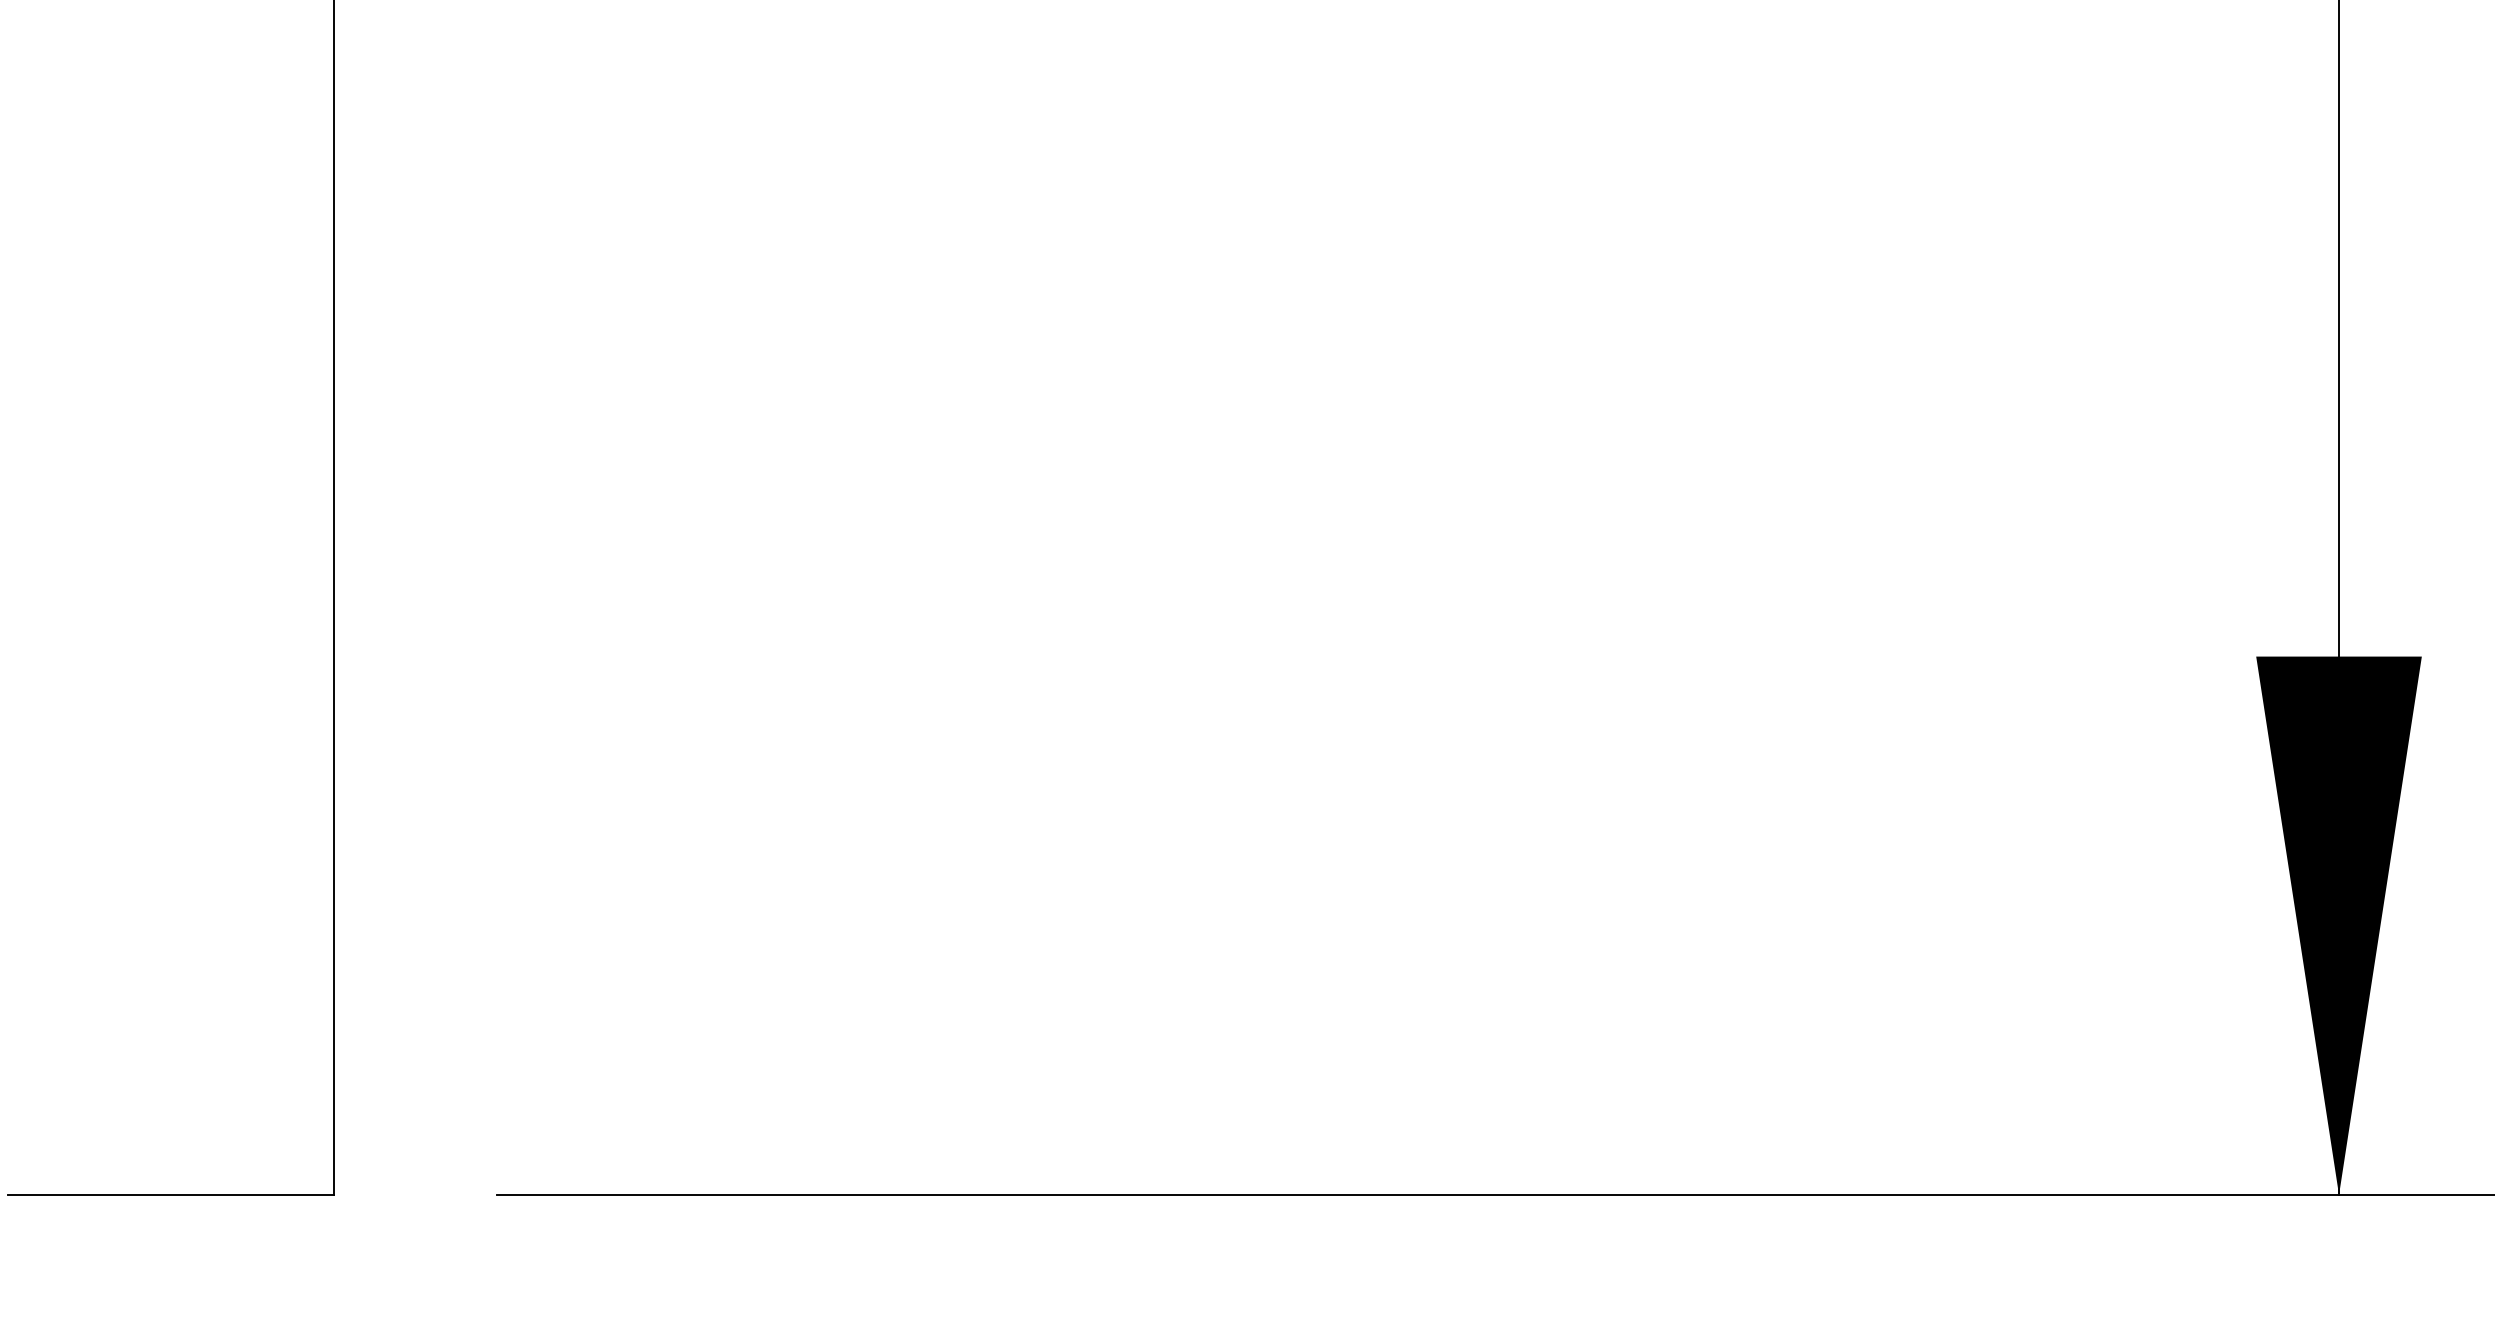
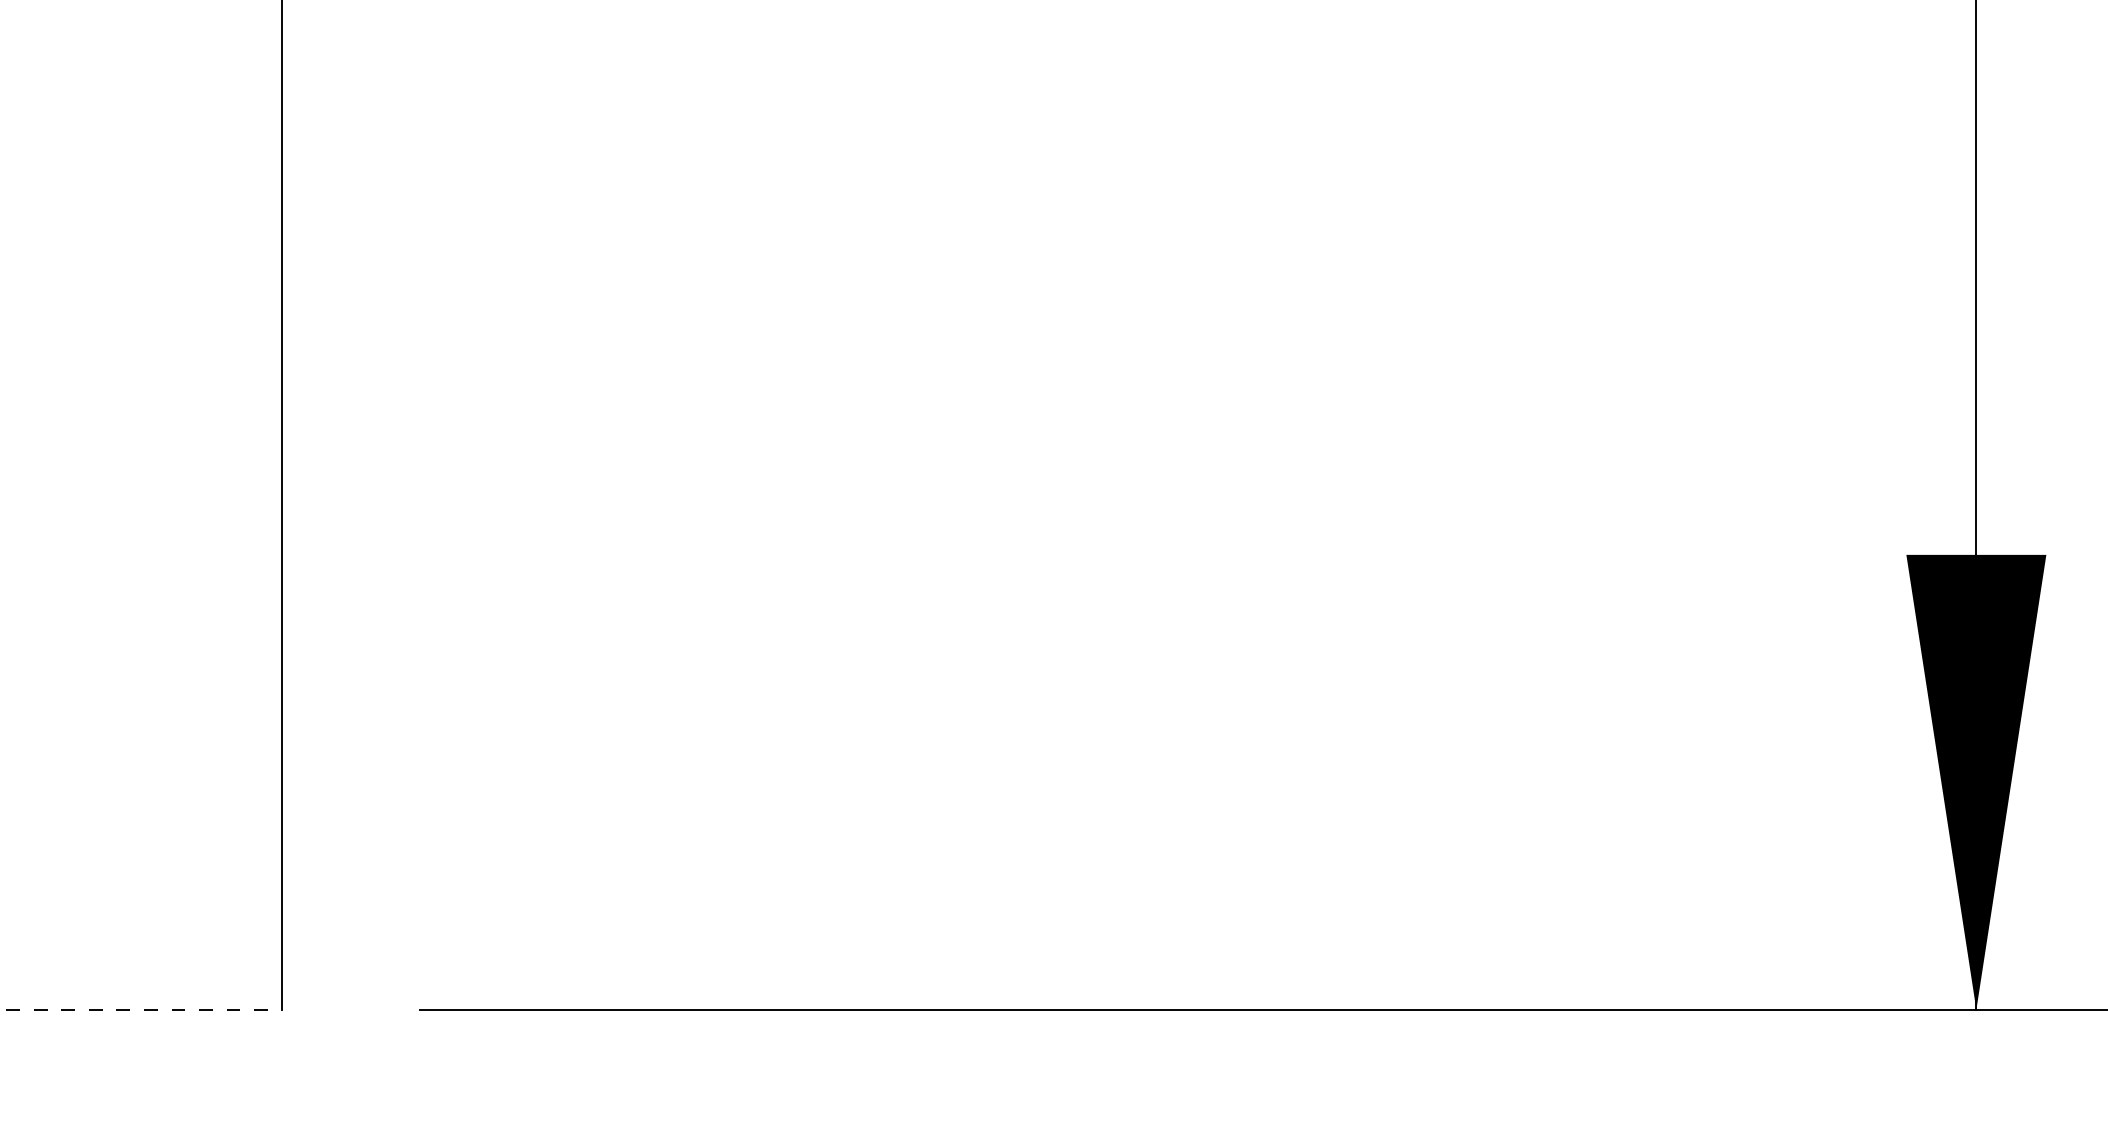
line: (171, 1194) -> (144, 1009), solid -> dashed

